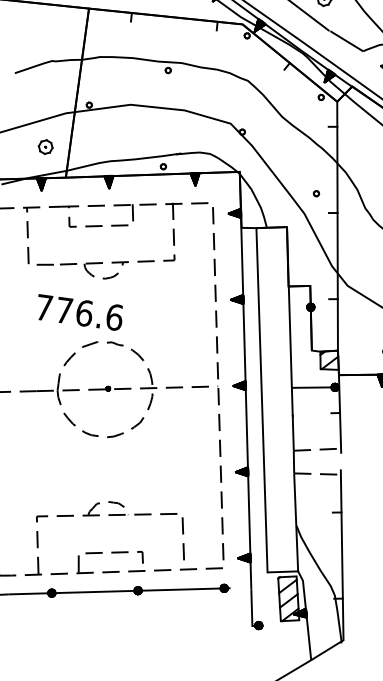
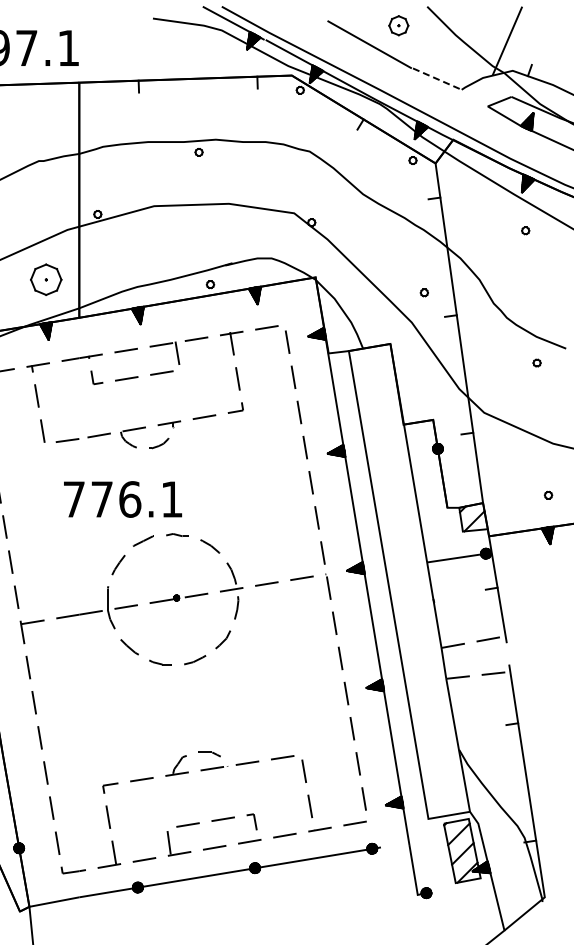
line: (346, 41) -> (437, 79), solid -> dashed
part: (45, 146) -> (45, 279), size x1.6
text: (114, 317) -> (172, 499), 776.6 -> 776.1

